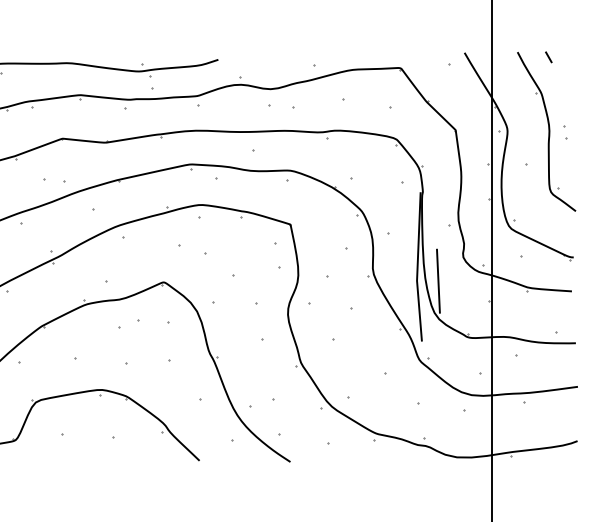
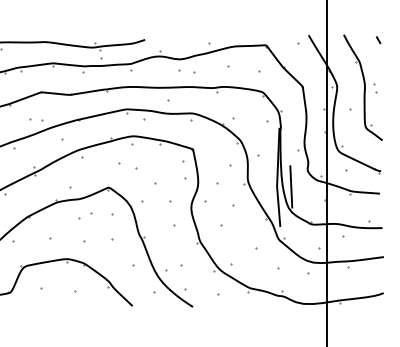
line: (548, 57) -> (378, 40), moved

